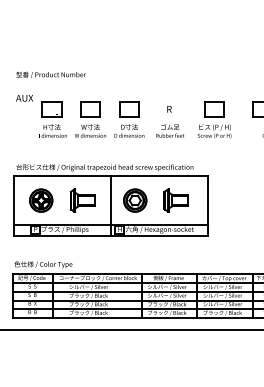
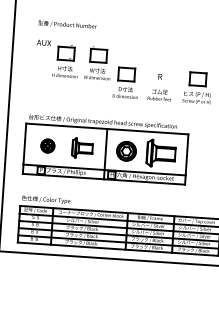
part: (61, 104) -> (74, 50), moved
part: (41, 200) -> (48, 146), size x0.7
part: (175, 200) -> (160, 153), size x1.4

